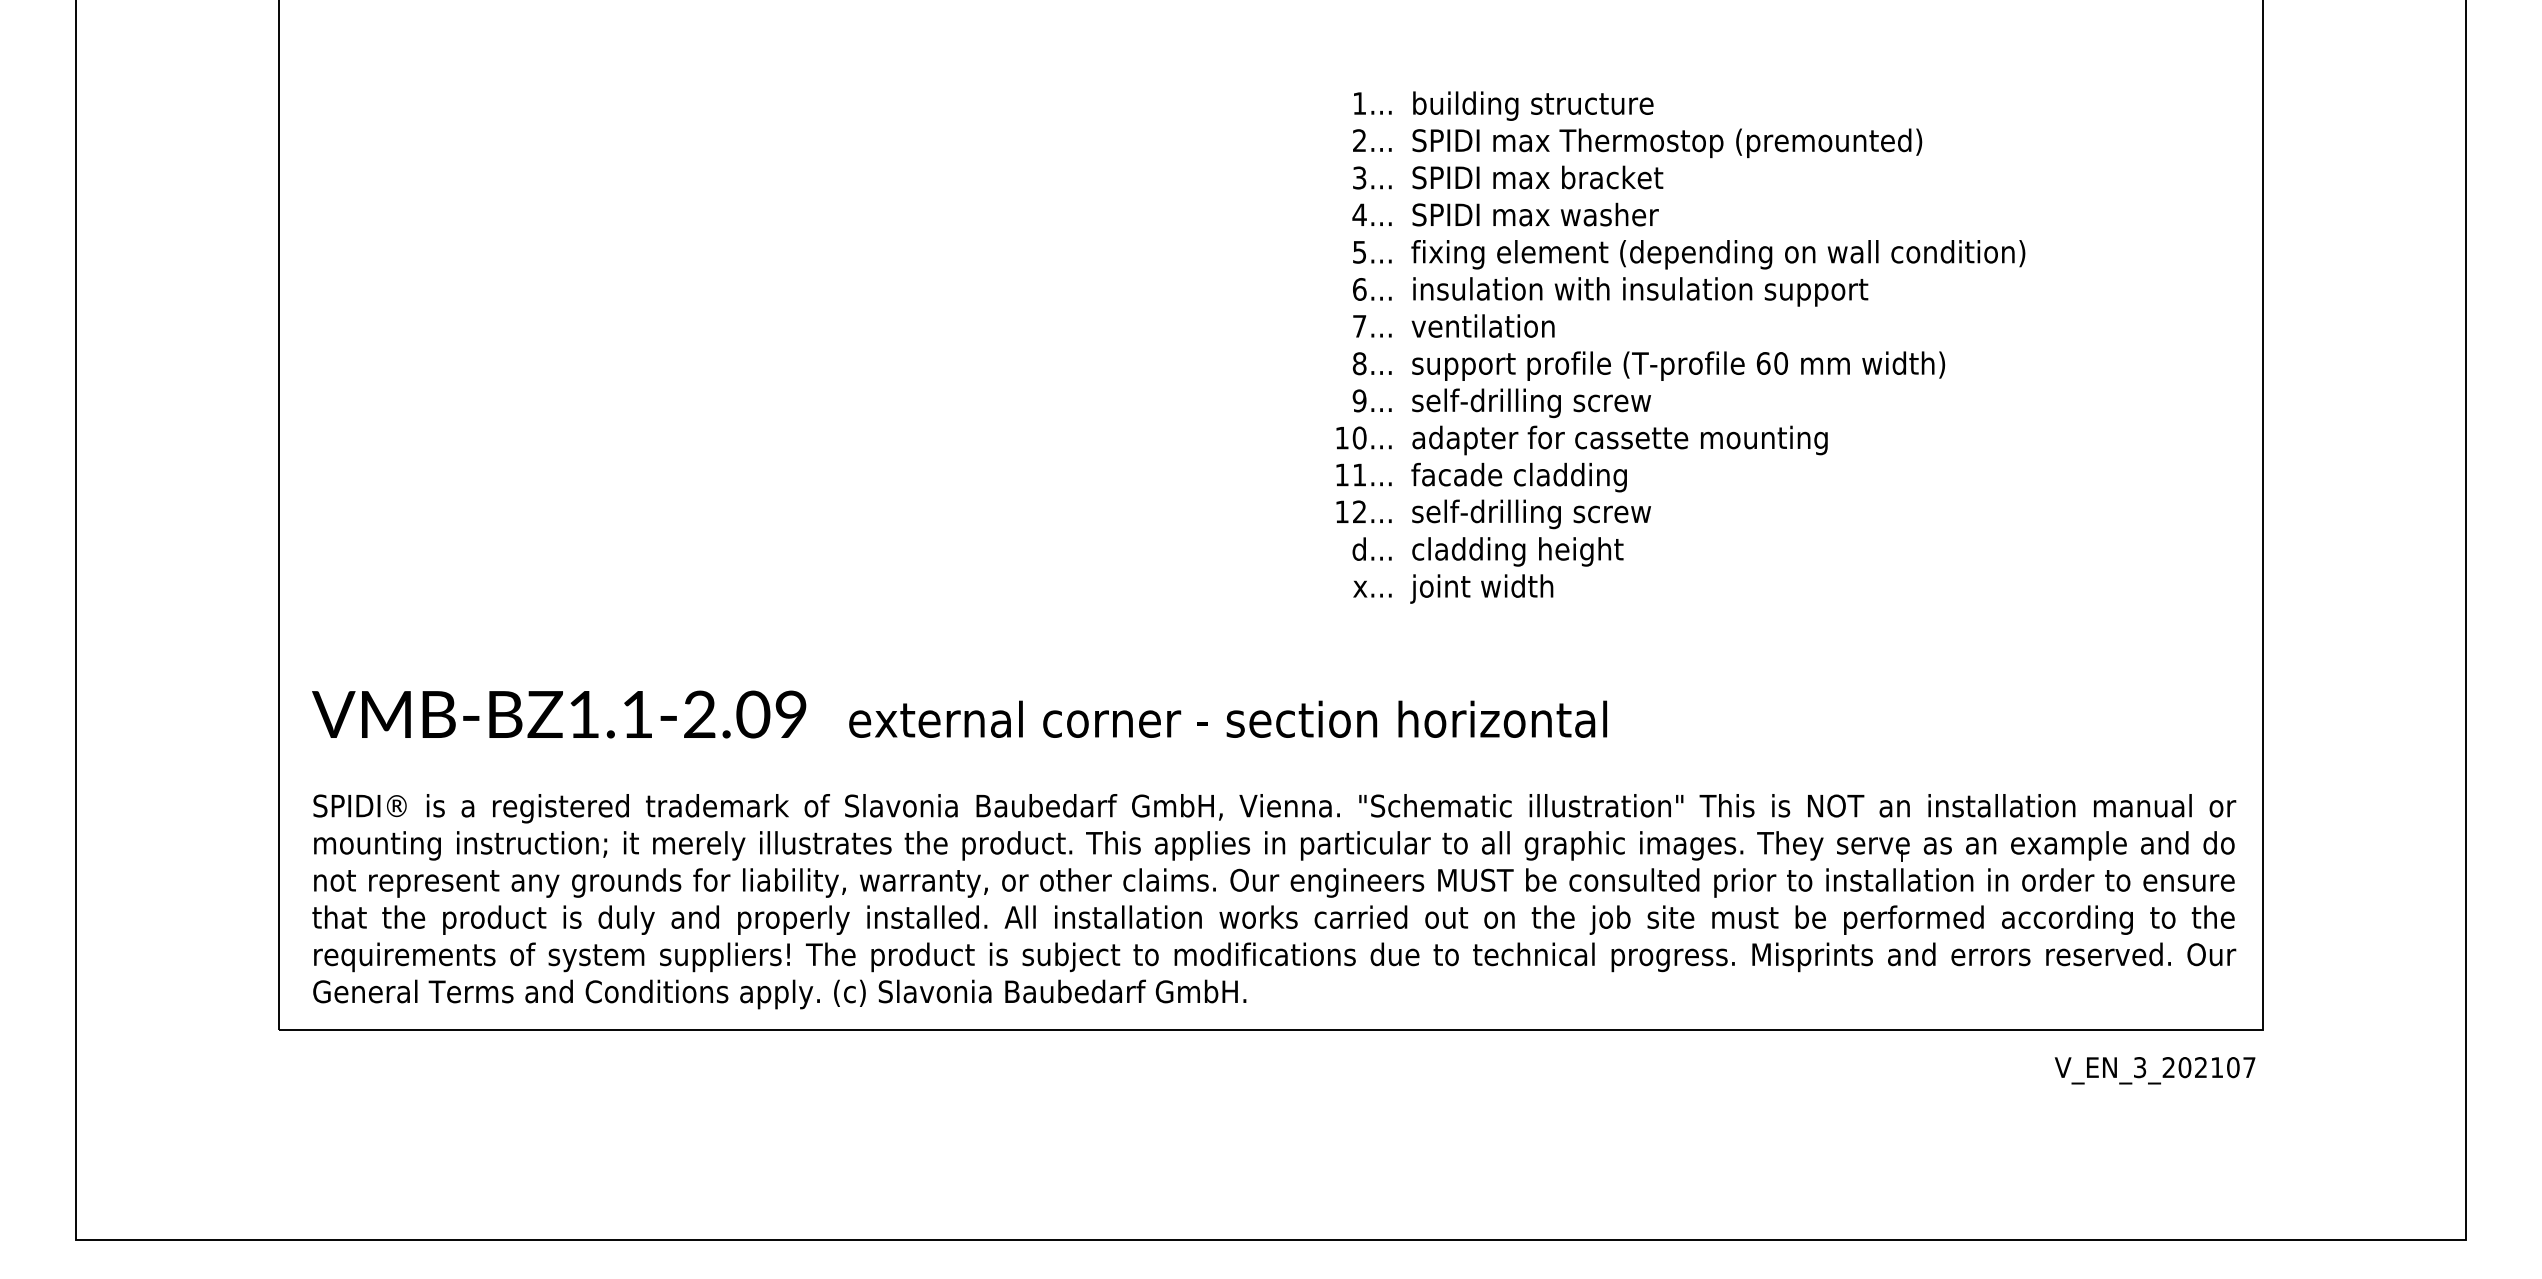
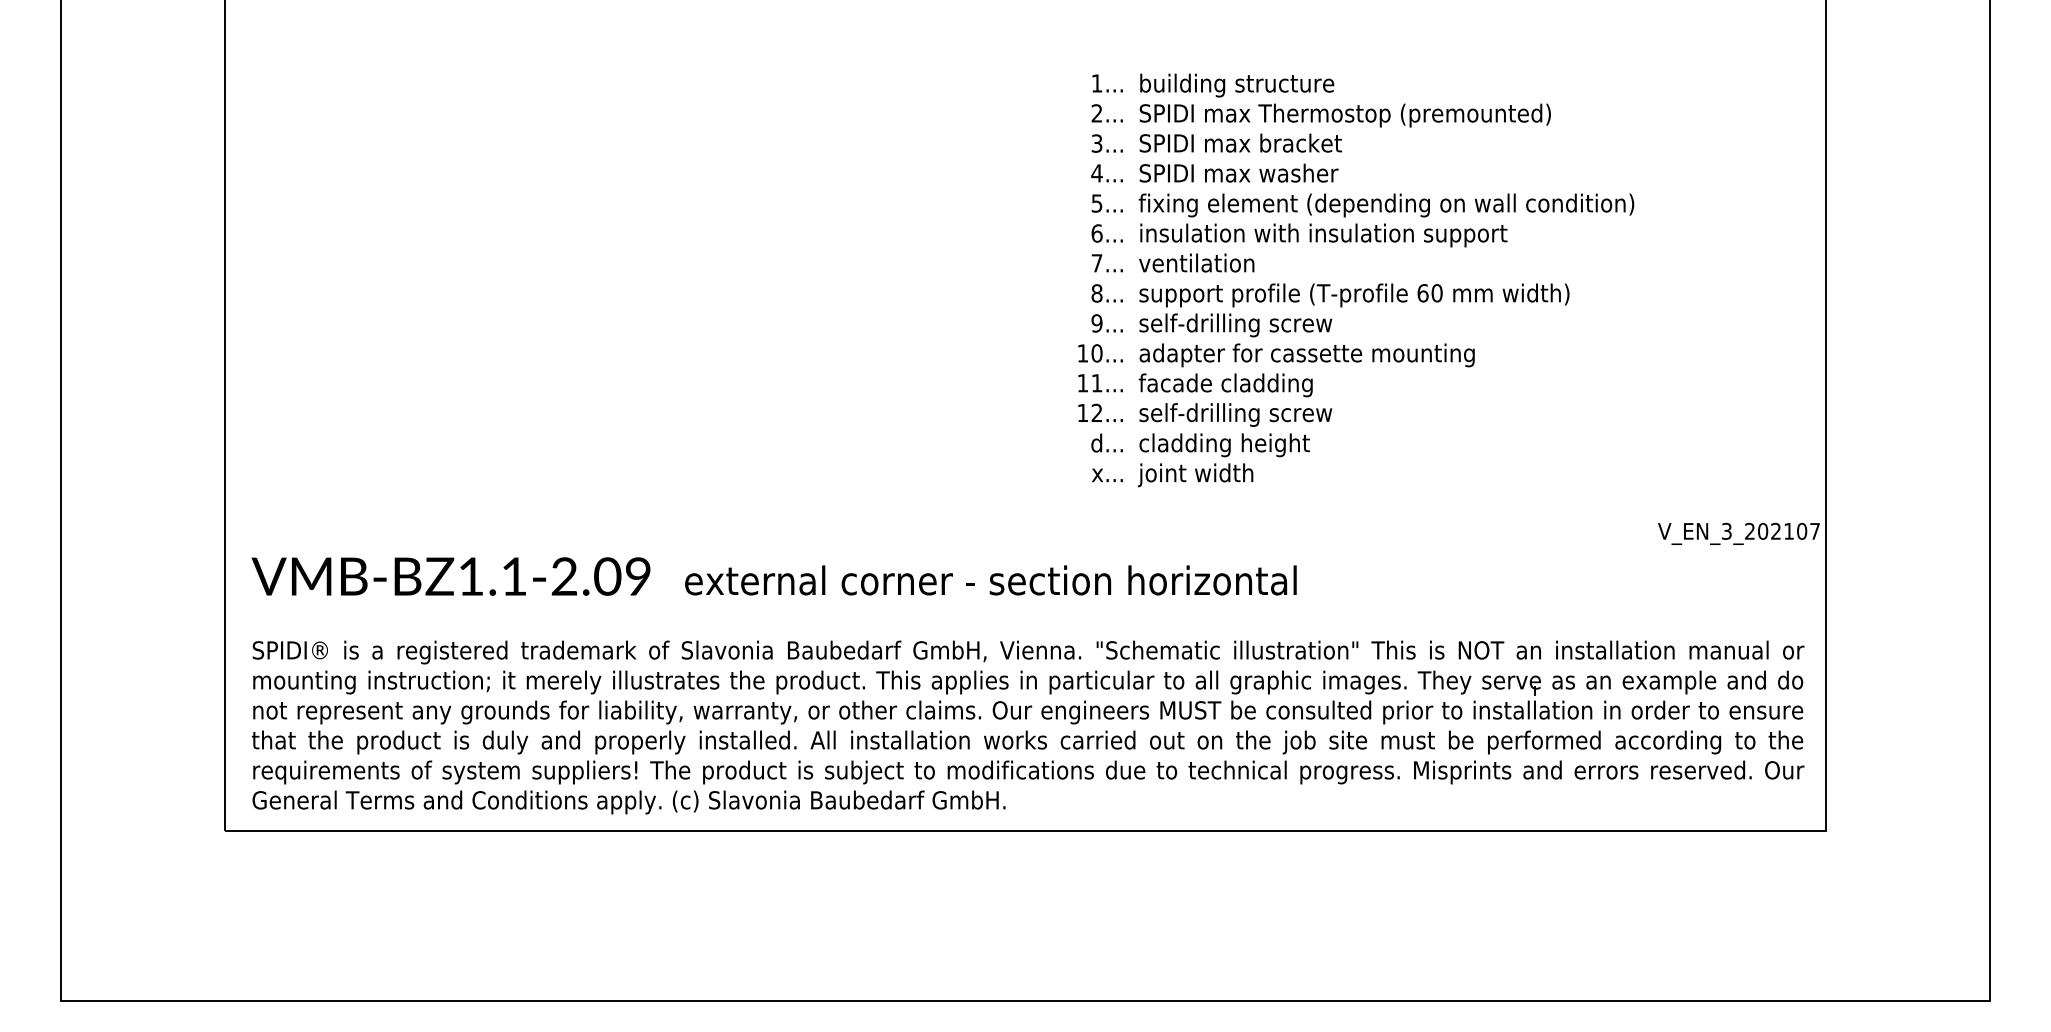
text: (2154, 1070) -> (1738, 533), moved

